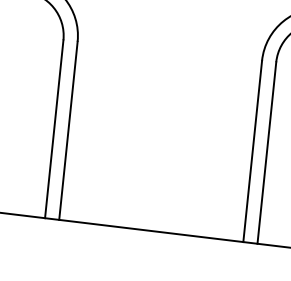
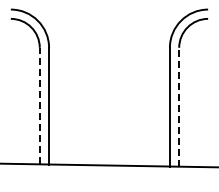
line: (53, 128) -> (39, 105), solid -> dashed
line: (267, 151) -> (179, 106), solid -> dashed

